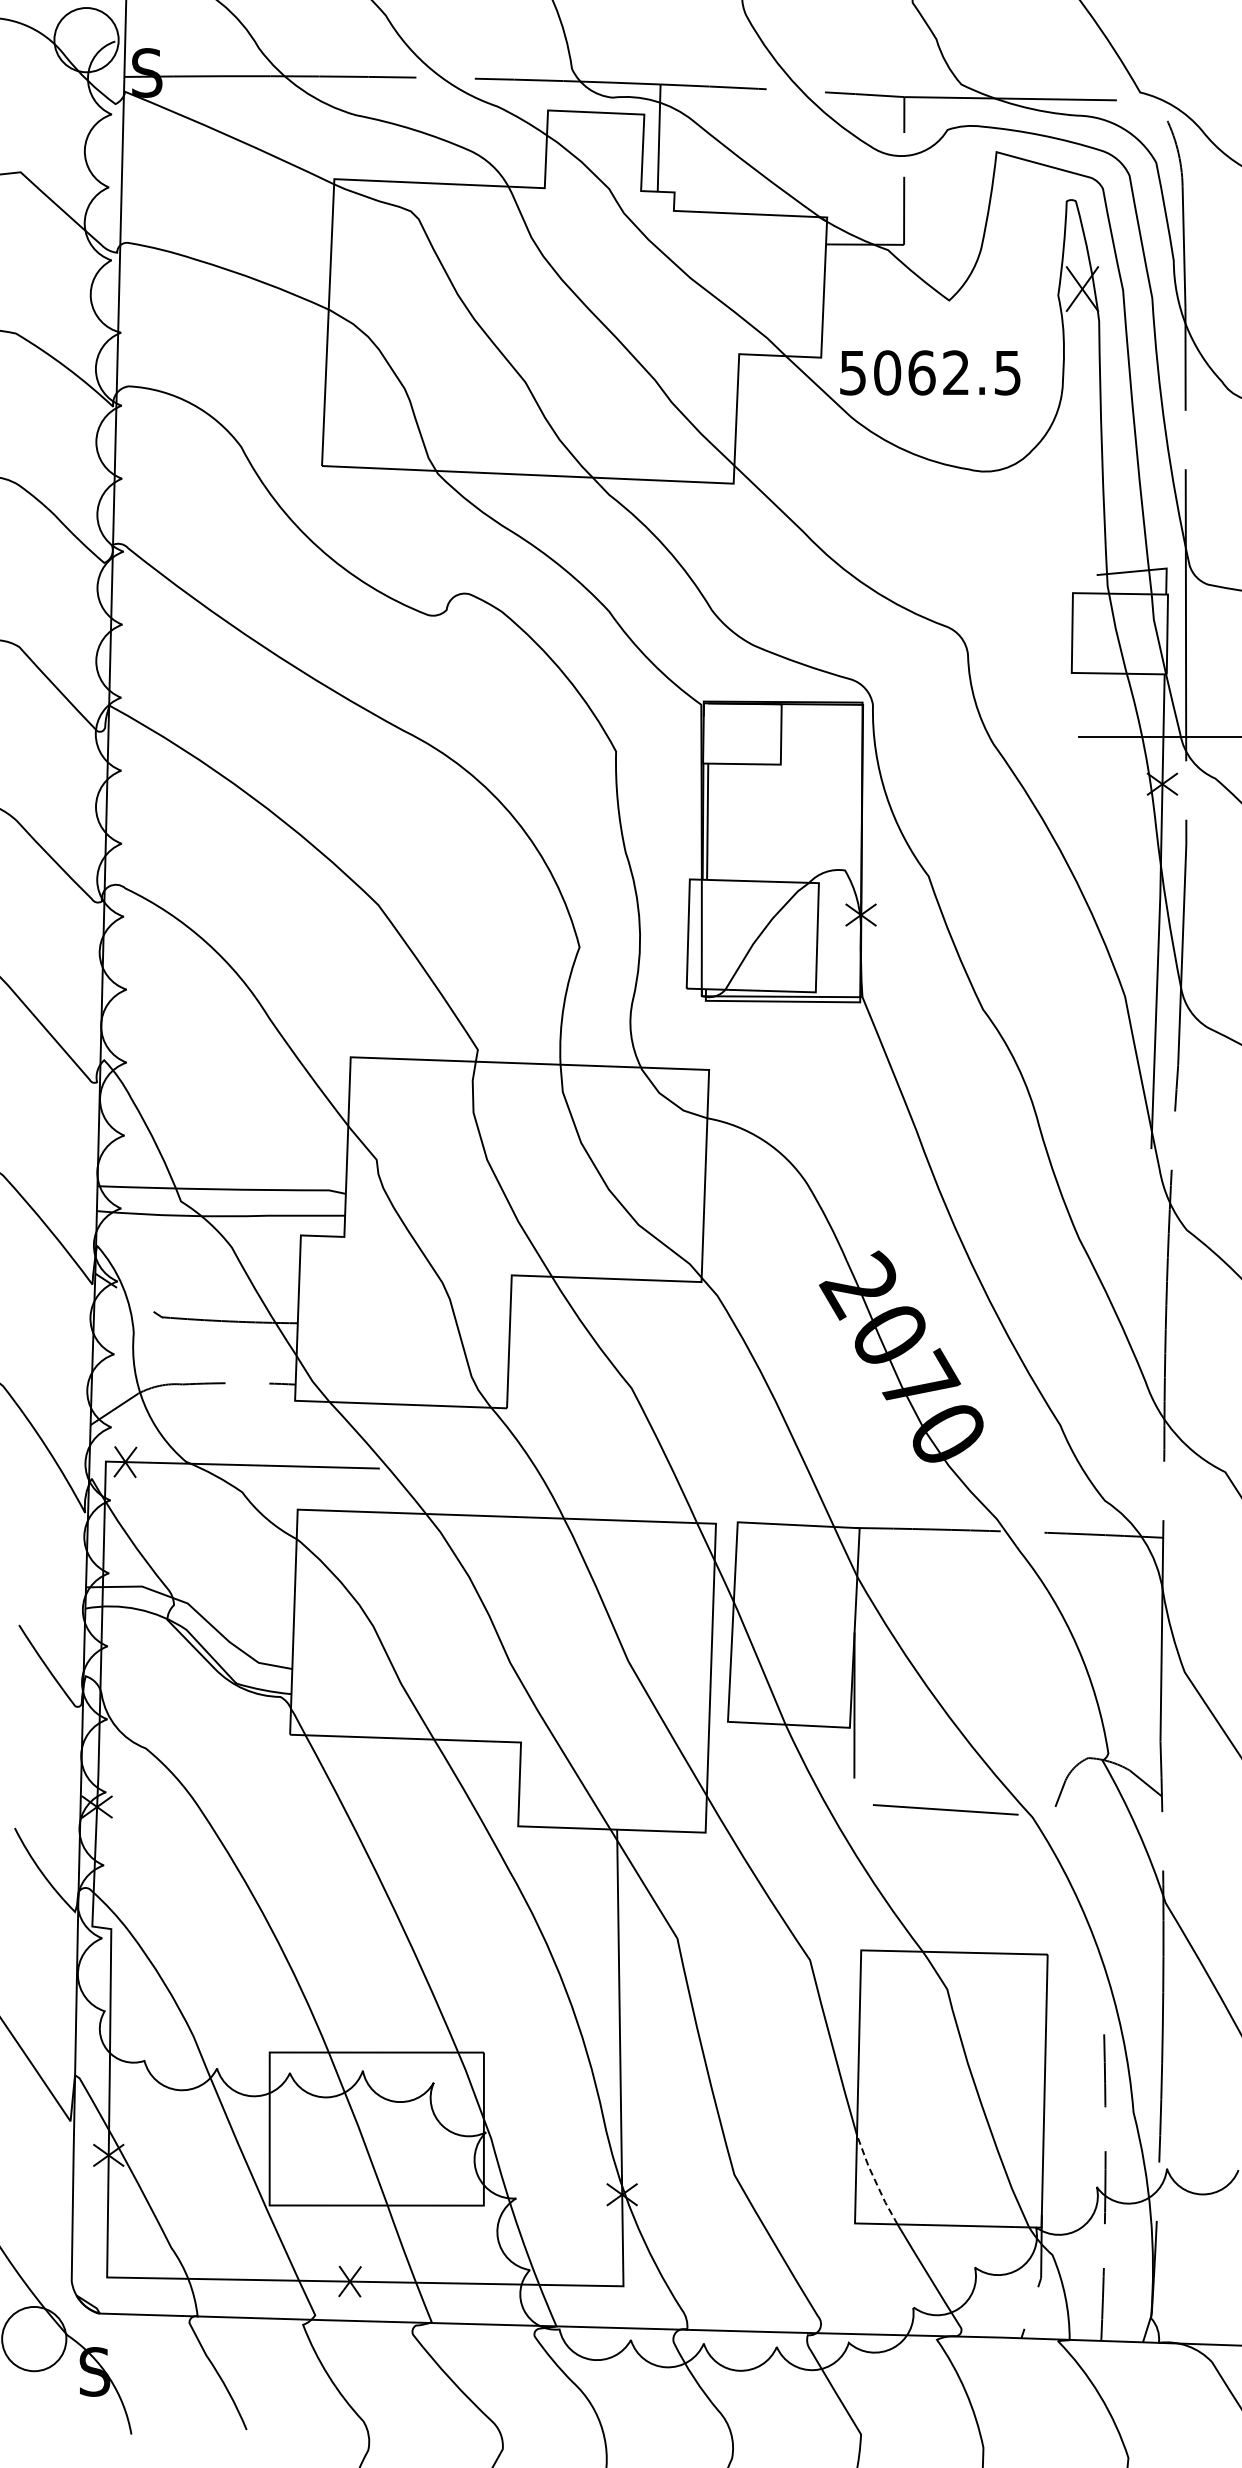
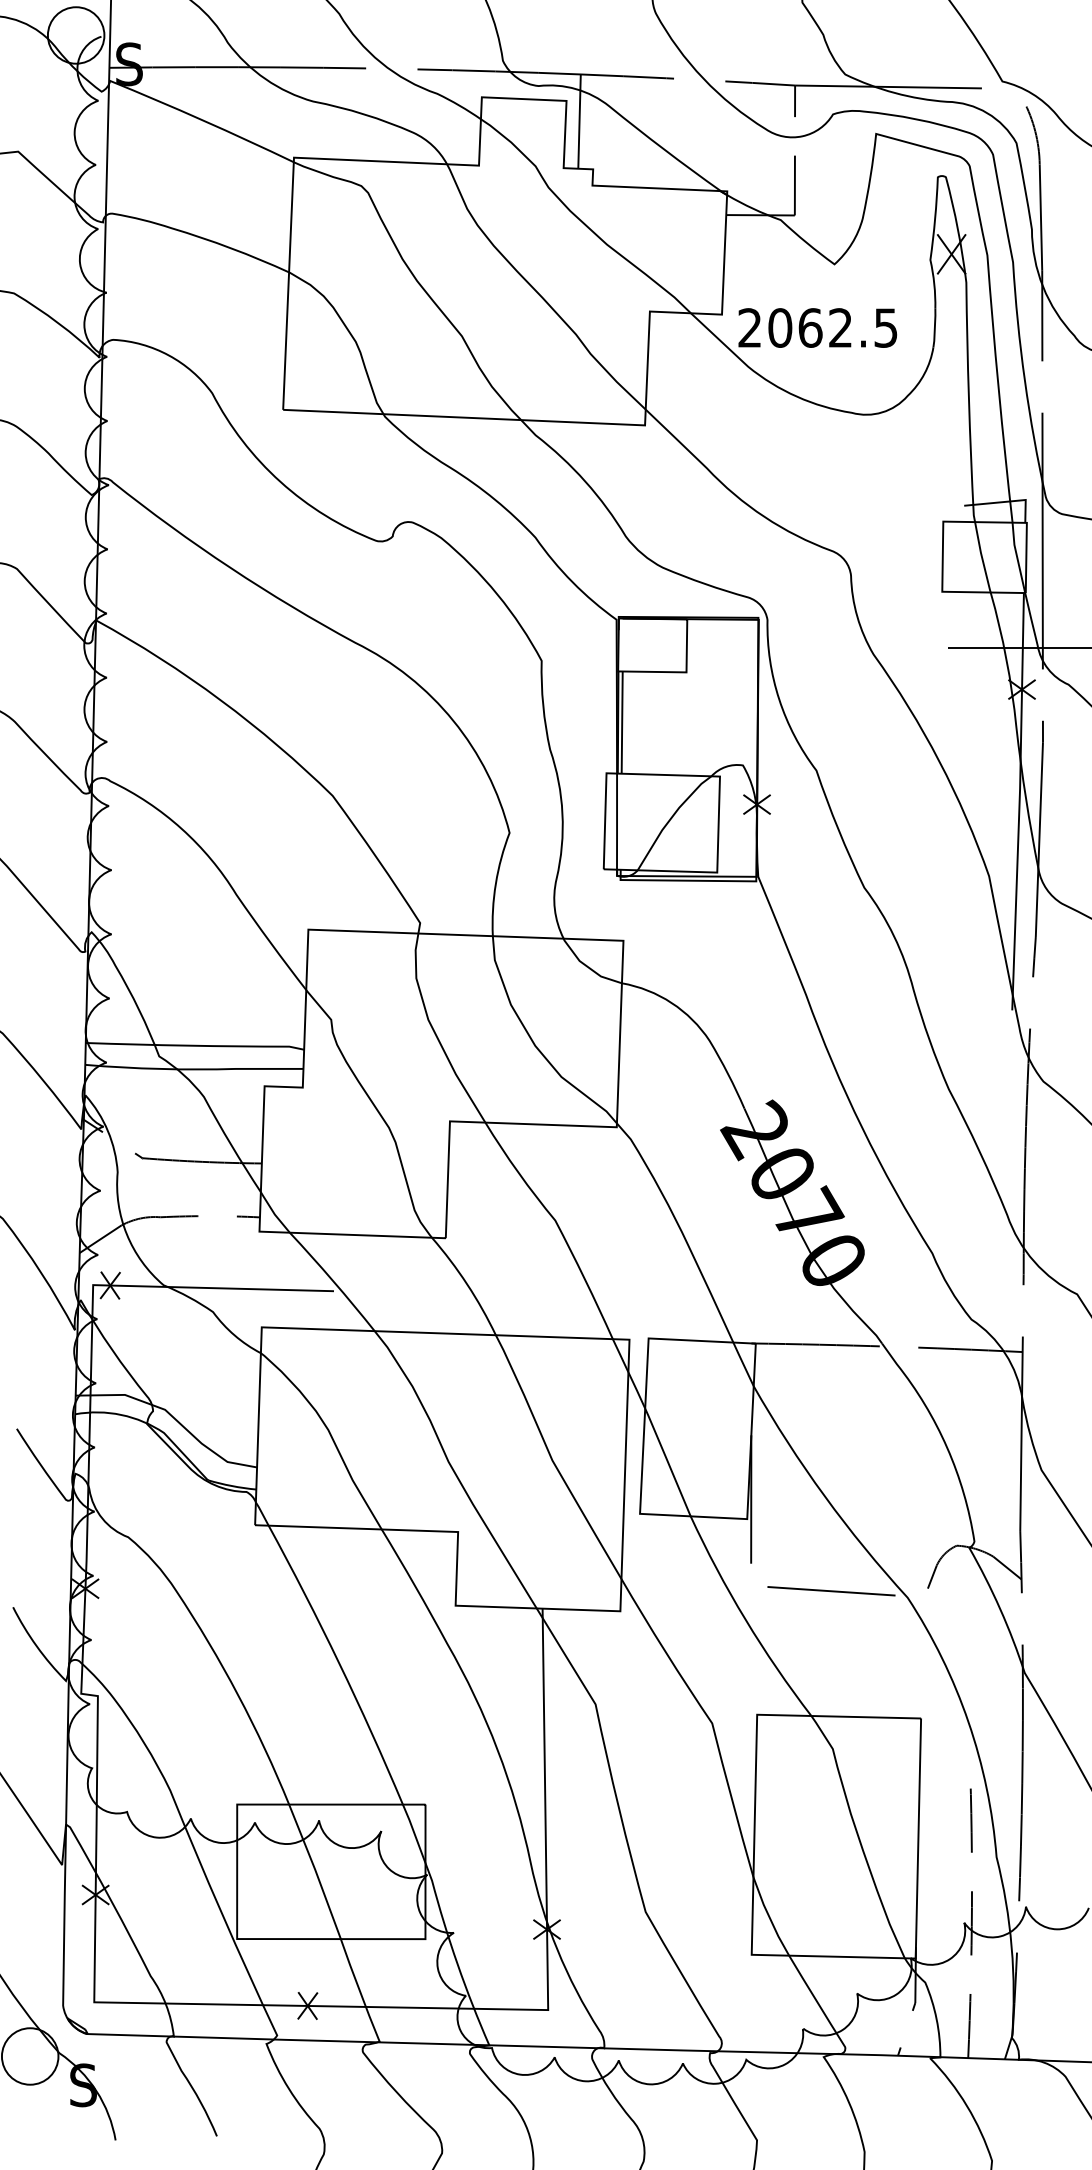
text: (852, 372) -> (749, 327), 5062.5 -> 2062.5
line: (875, 2180) -> (769, 1917), dashed -> solid

